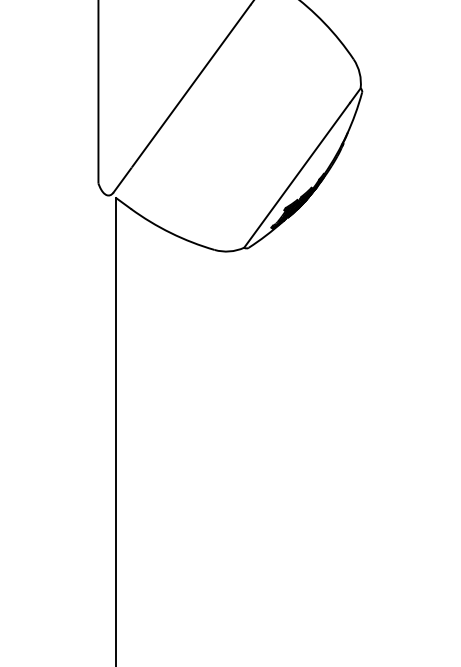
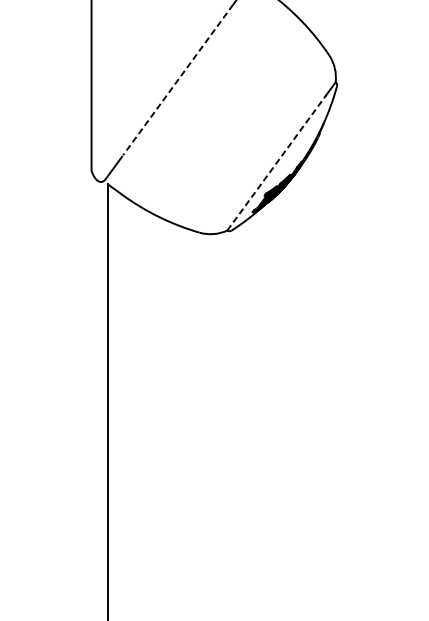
line: (191, 86) -> (178, 80), solid -> dashed
line: (297, 175) -> (276, 163), solid -> dashed

